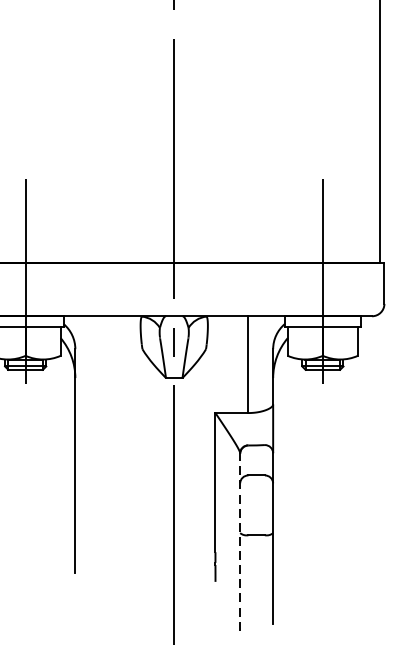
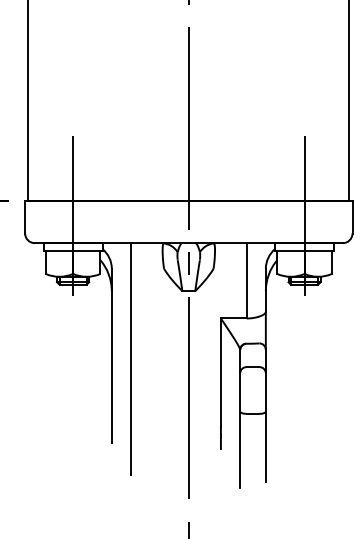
line: (100, 465) -> (131, 359), added
line: (240, 541) -> (240, 418), dashed -> solid

